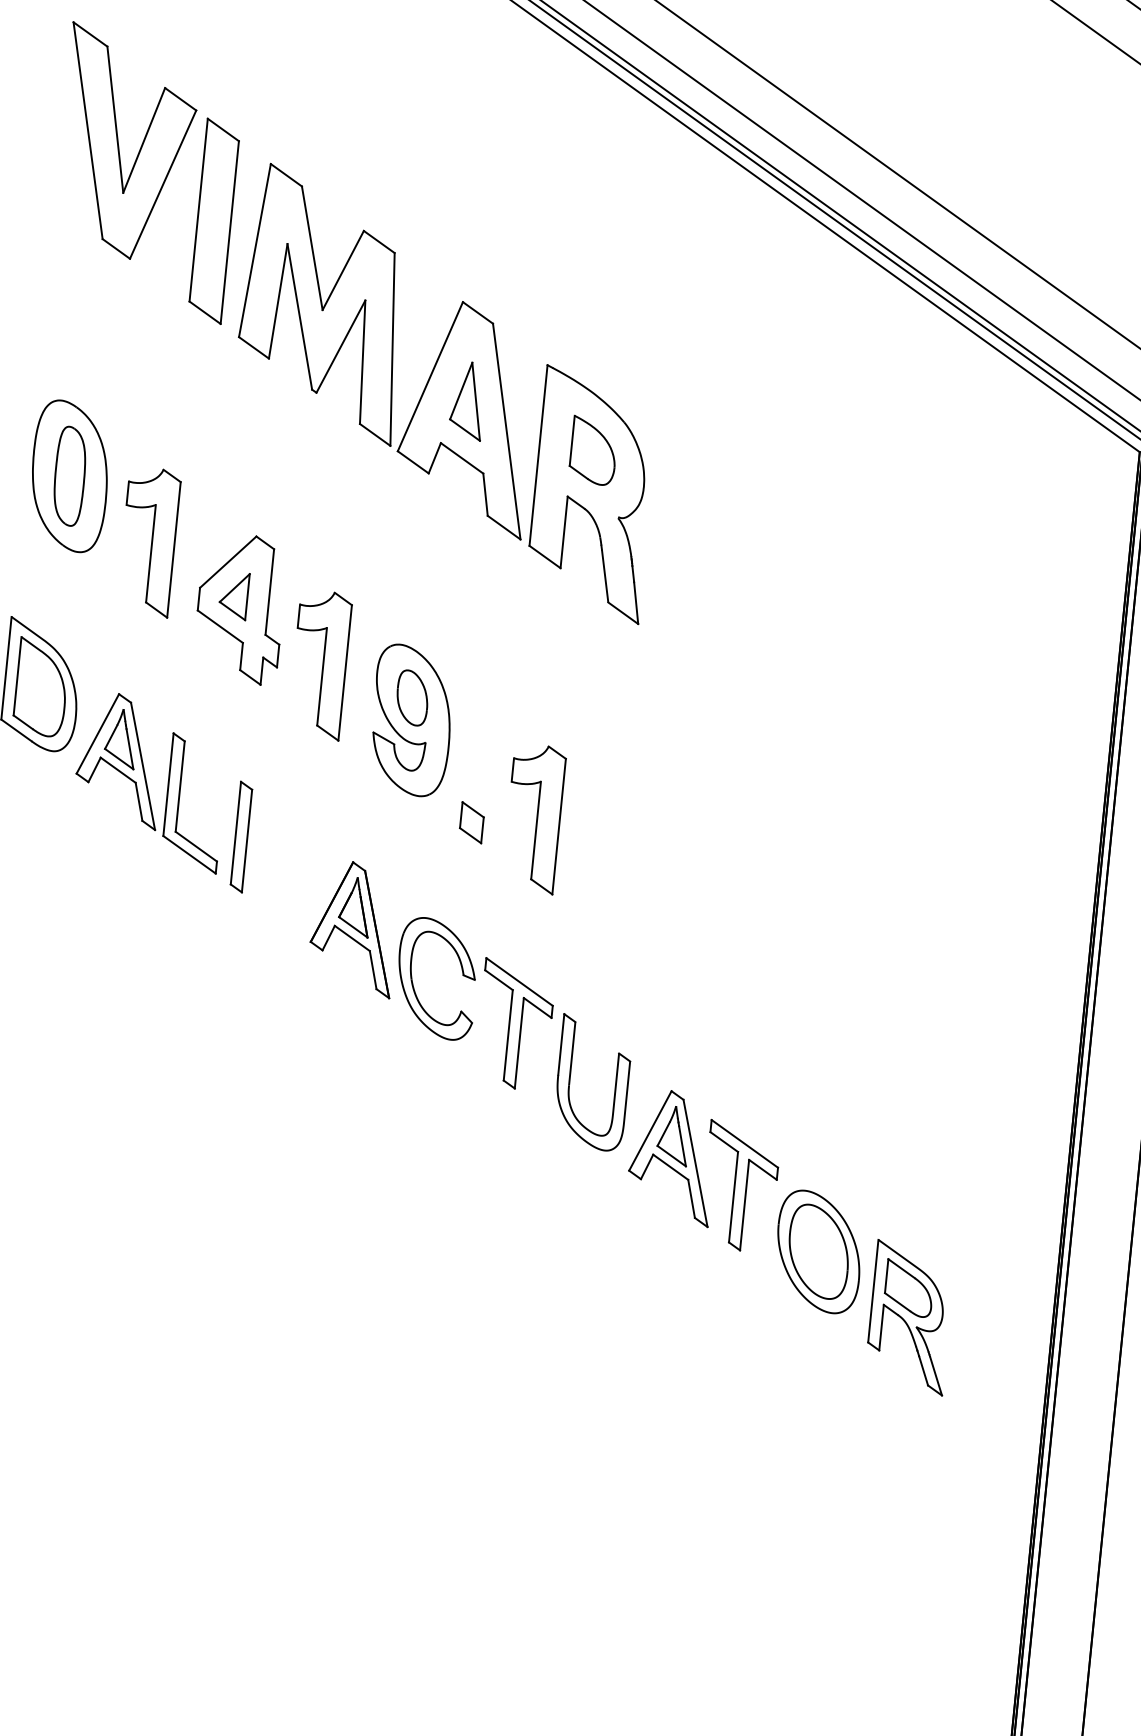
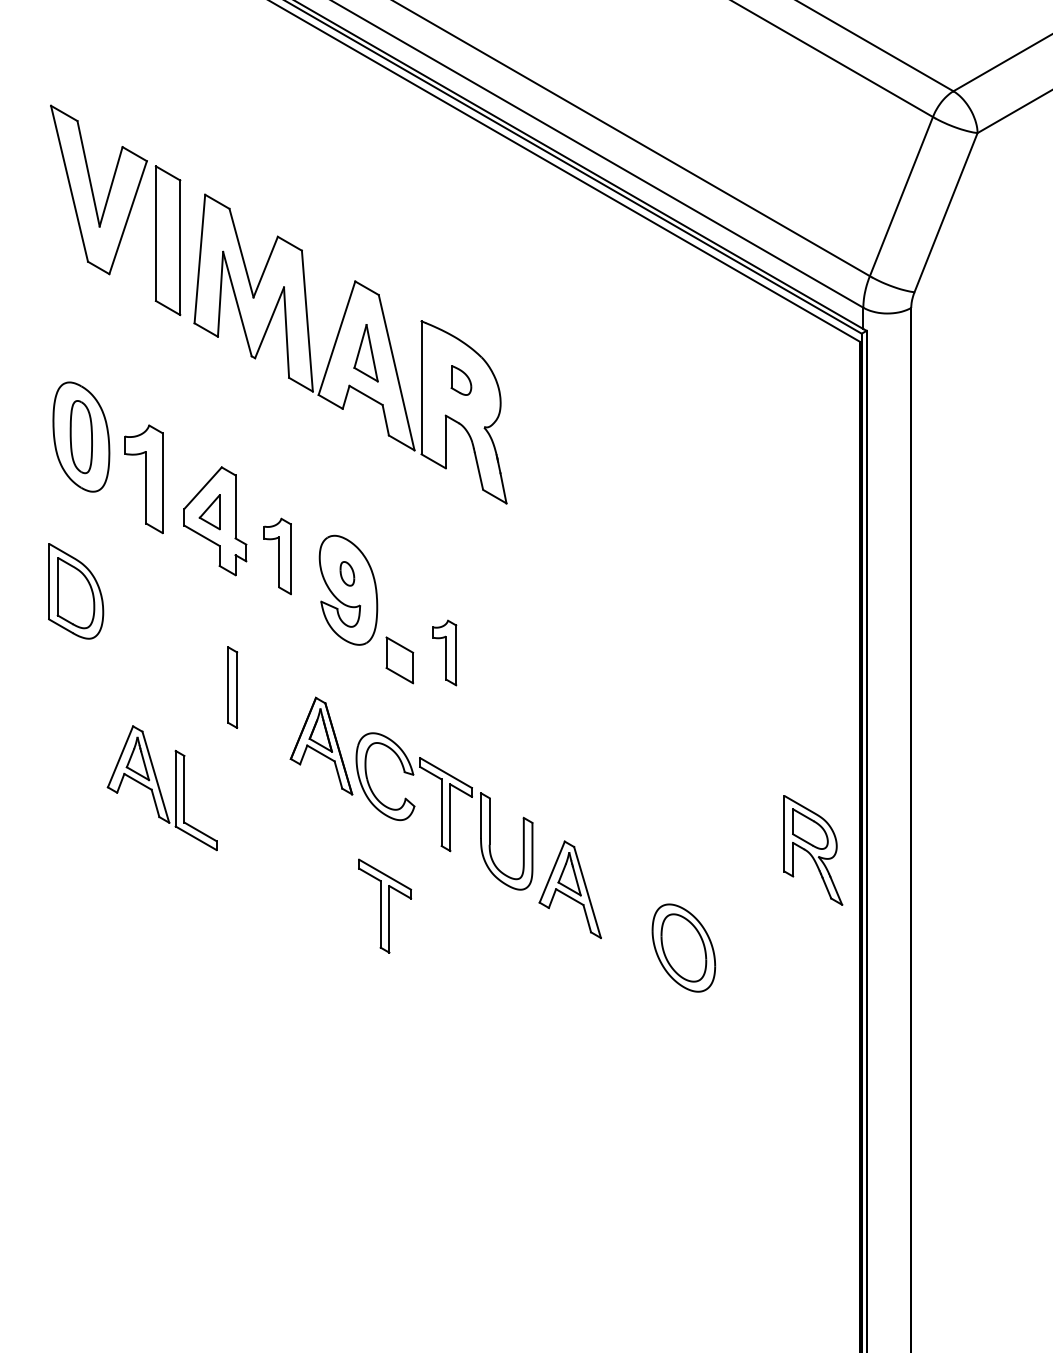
part: (593, 450) -> (461, 380), size x0.6
part: (320, 665) -> (277, 556), size x0.7
part: (412, 697) -> (347, 573), size x0.6
part: (149, 782) -> (161, 788), moved
part: (533, 818) -> (444, 652), size x0.6
part: (471, 822) -> (399, 660), size x1.6
part: (741, 1185) -> (385, 905), moved
part: (910, 1317) -> (813, 850), moved

